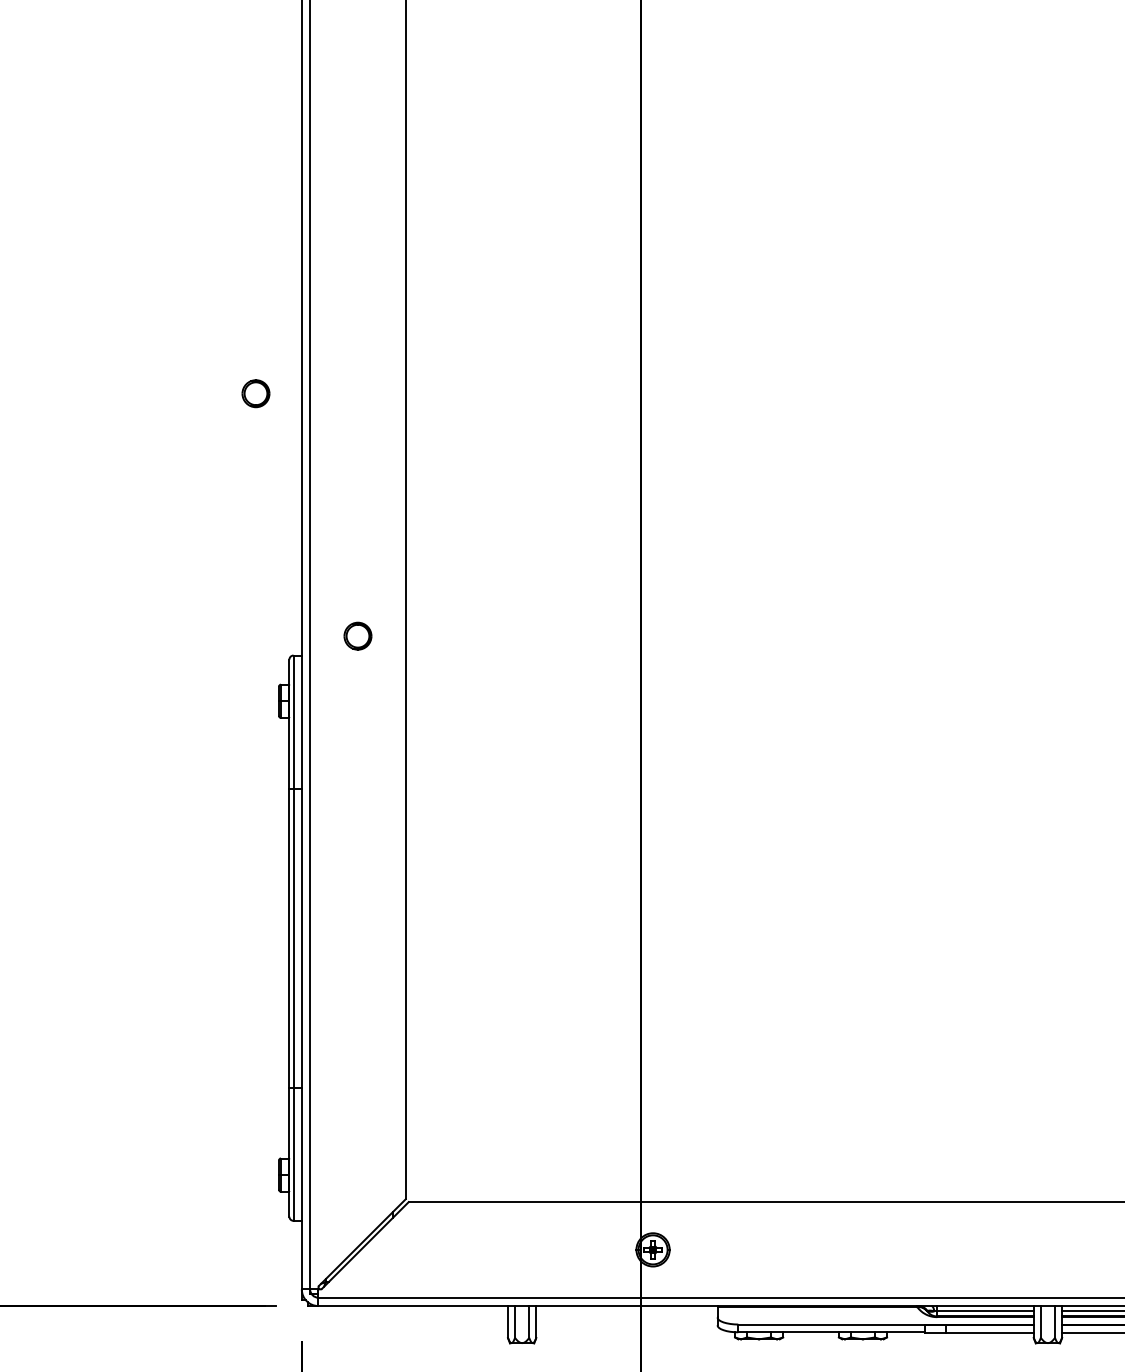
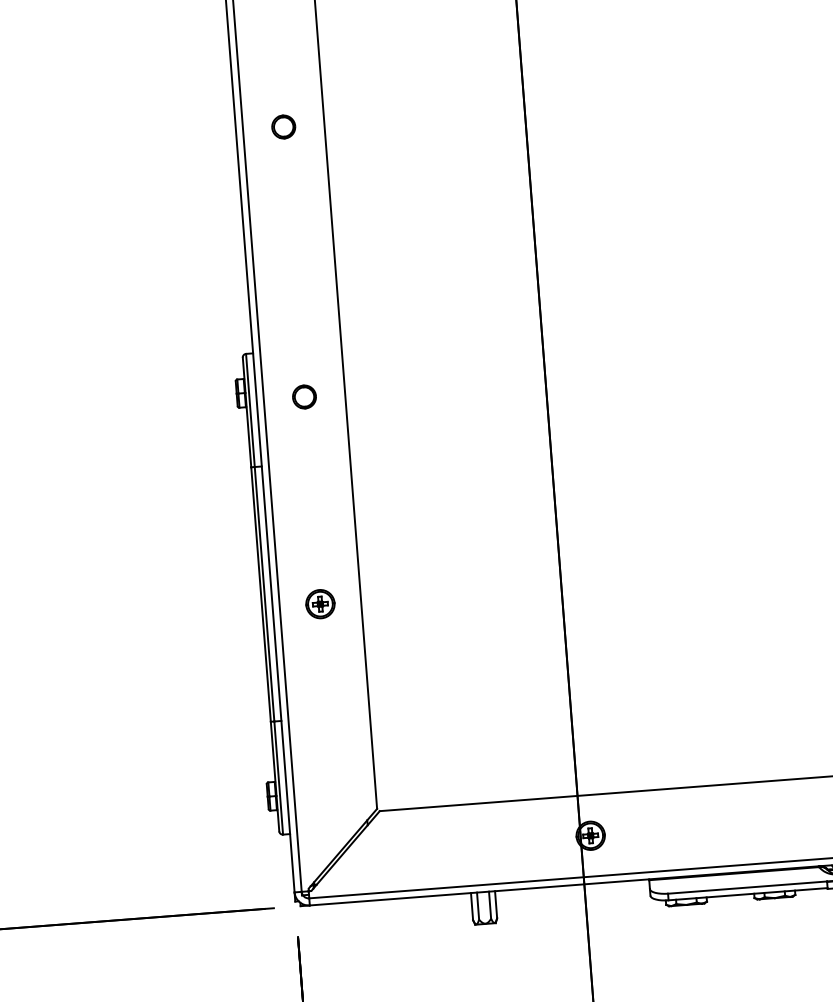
part: (255, 393) -> (283, 126), moved
part: (357, 635) -> (304, 396), moved
part: (357, 954) -> (320, 603), added

